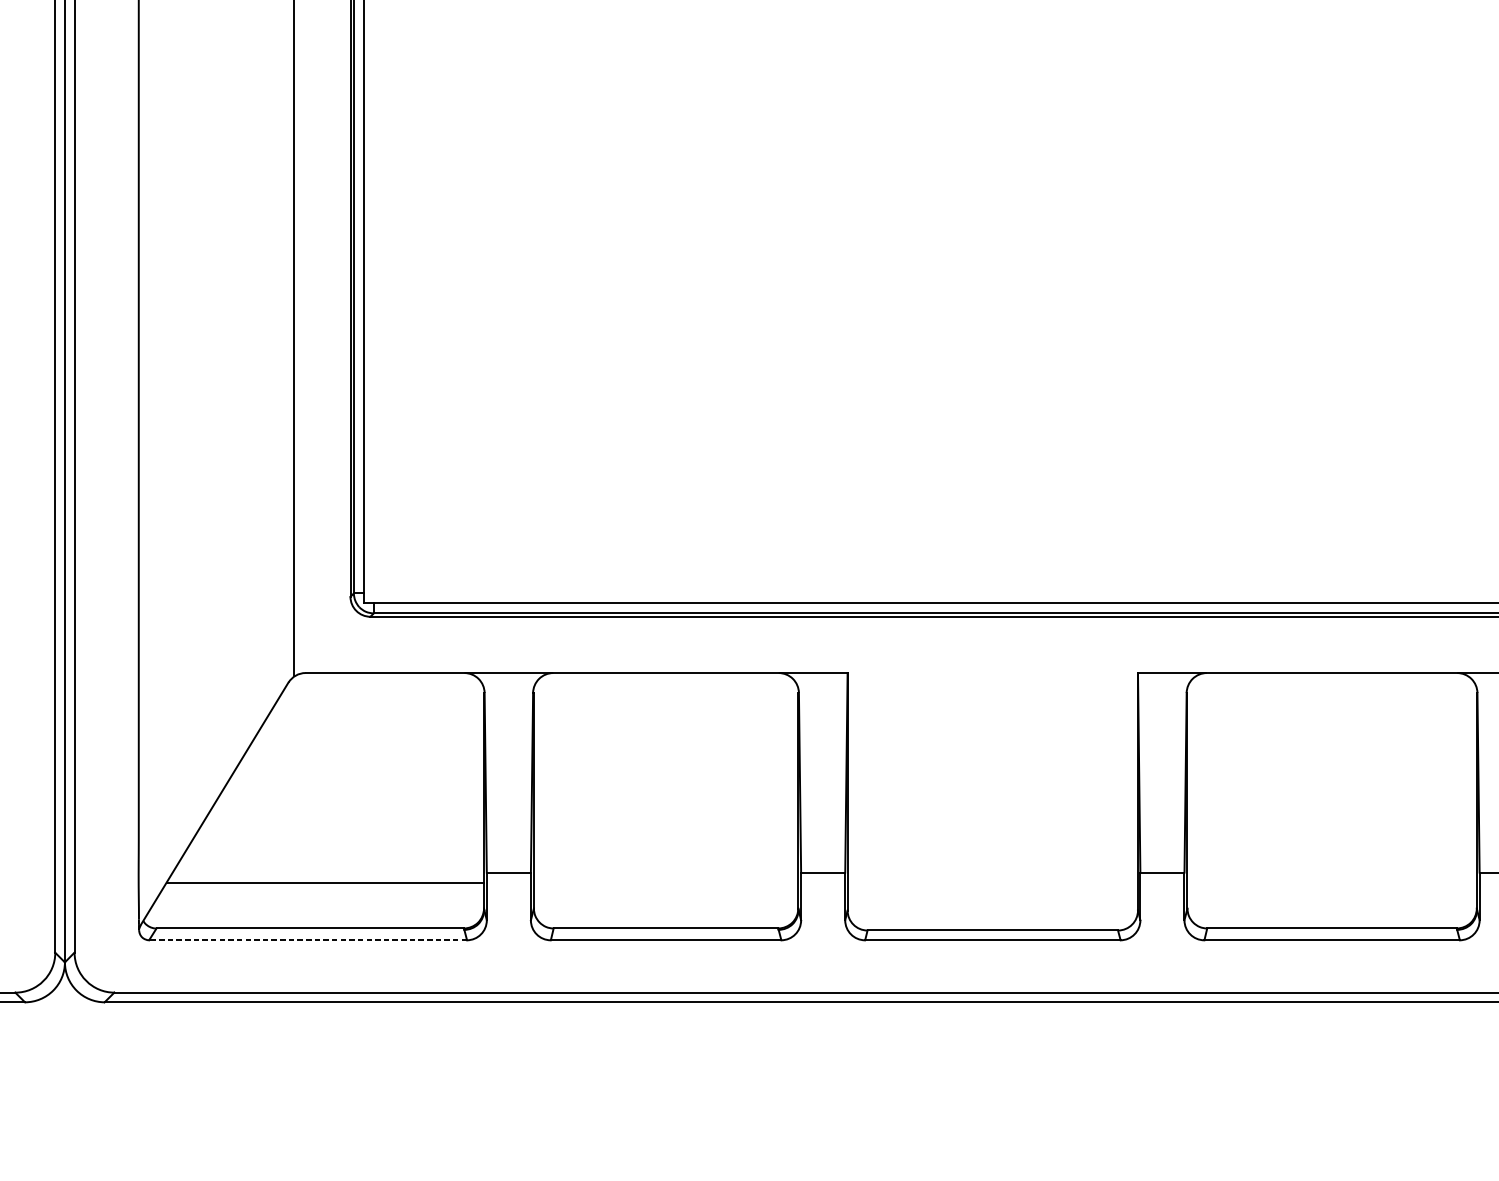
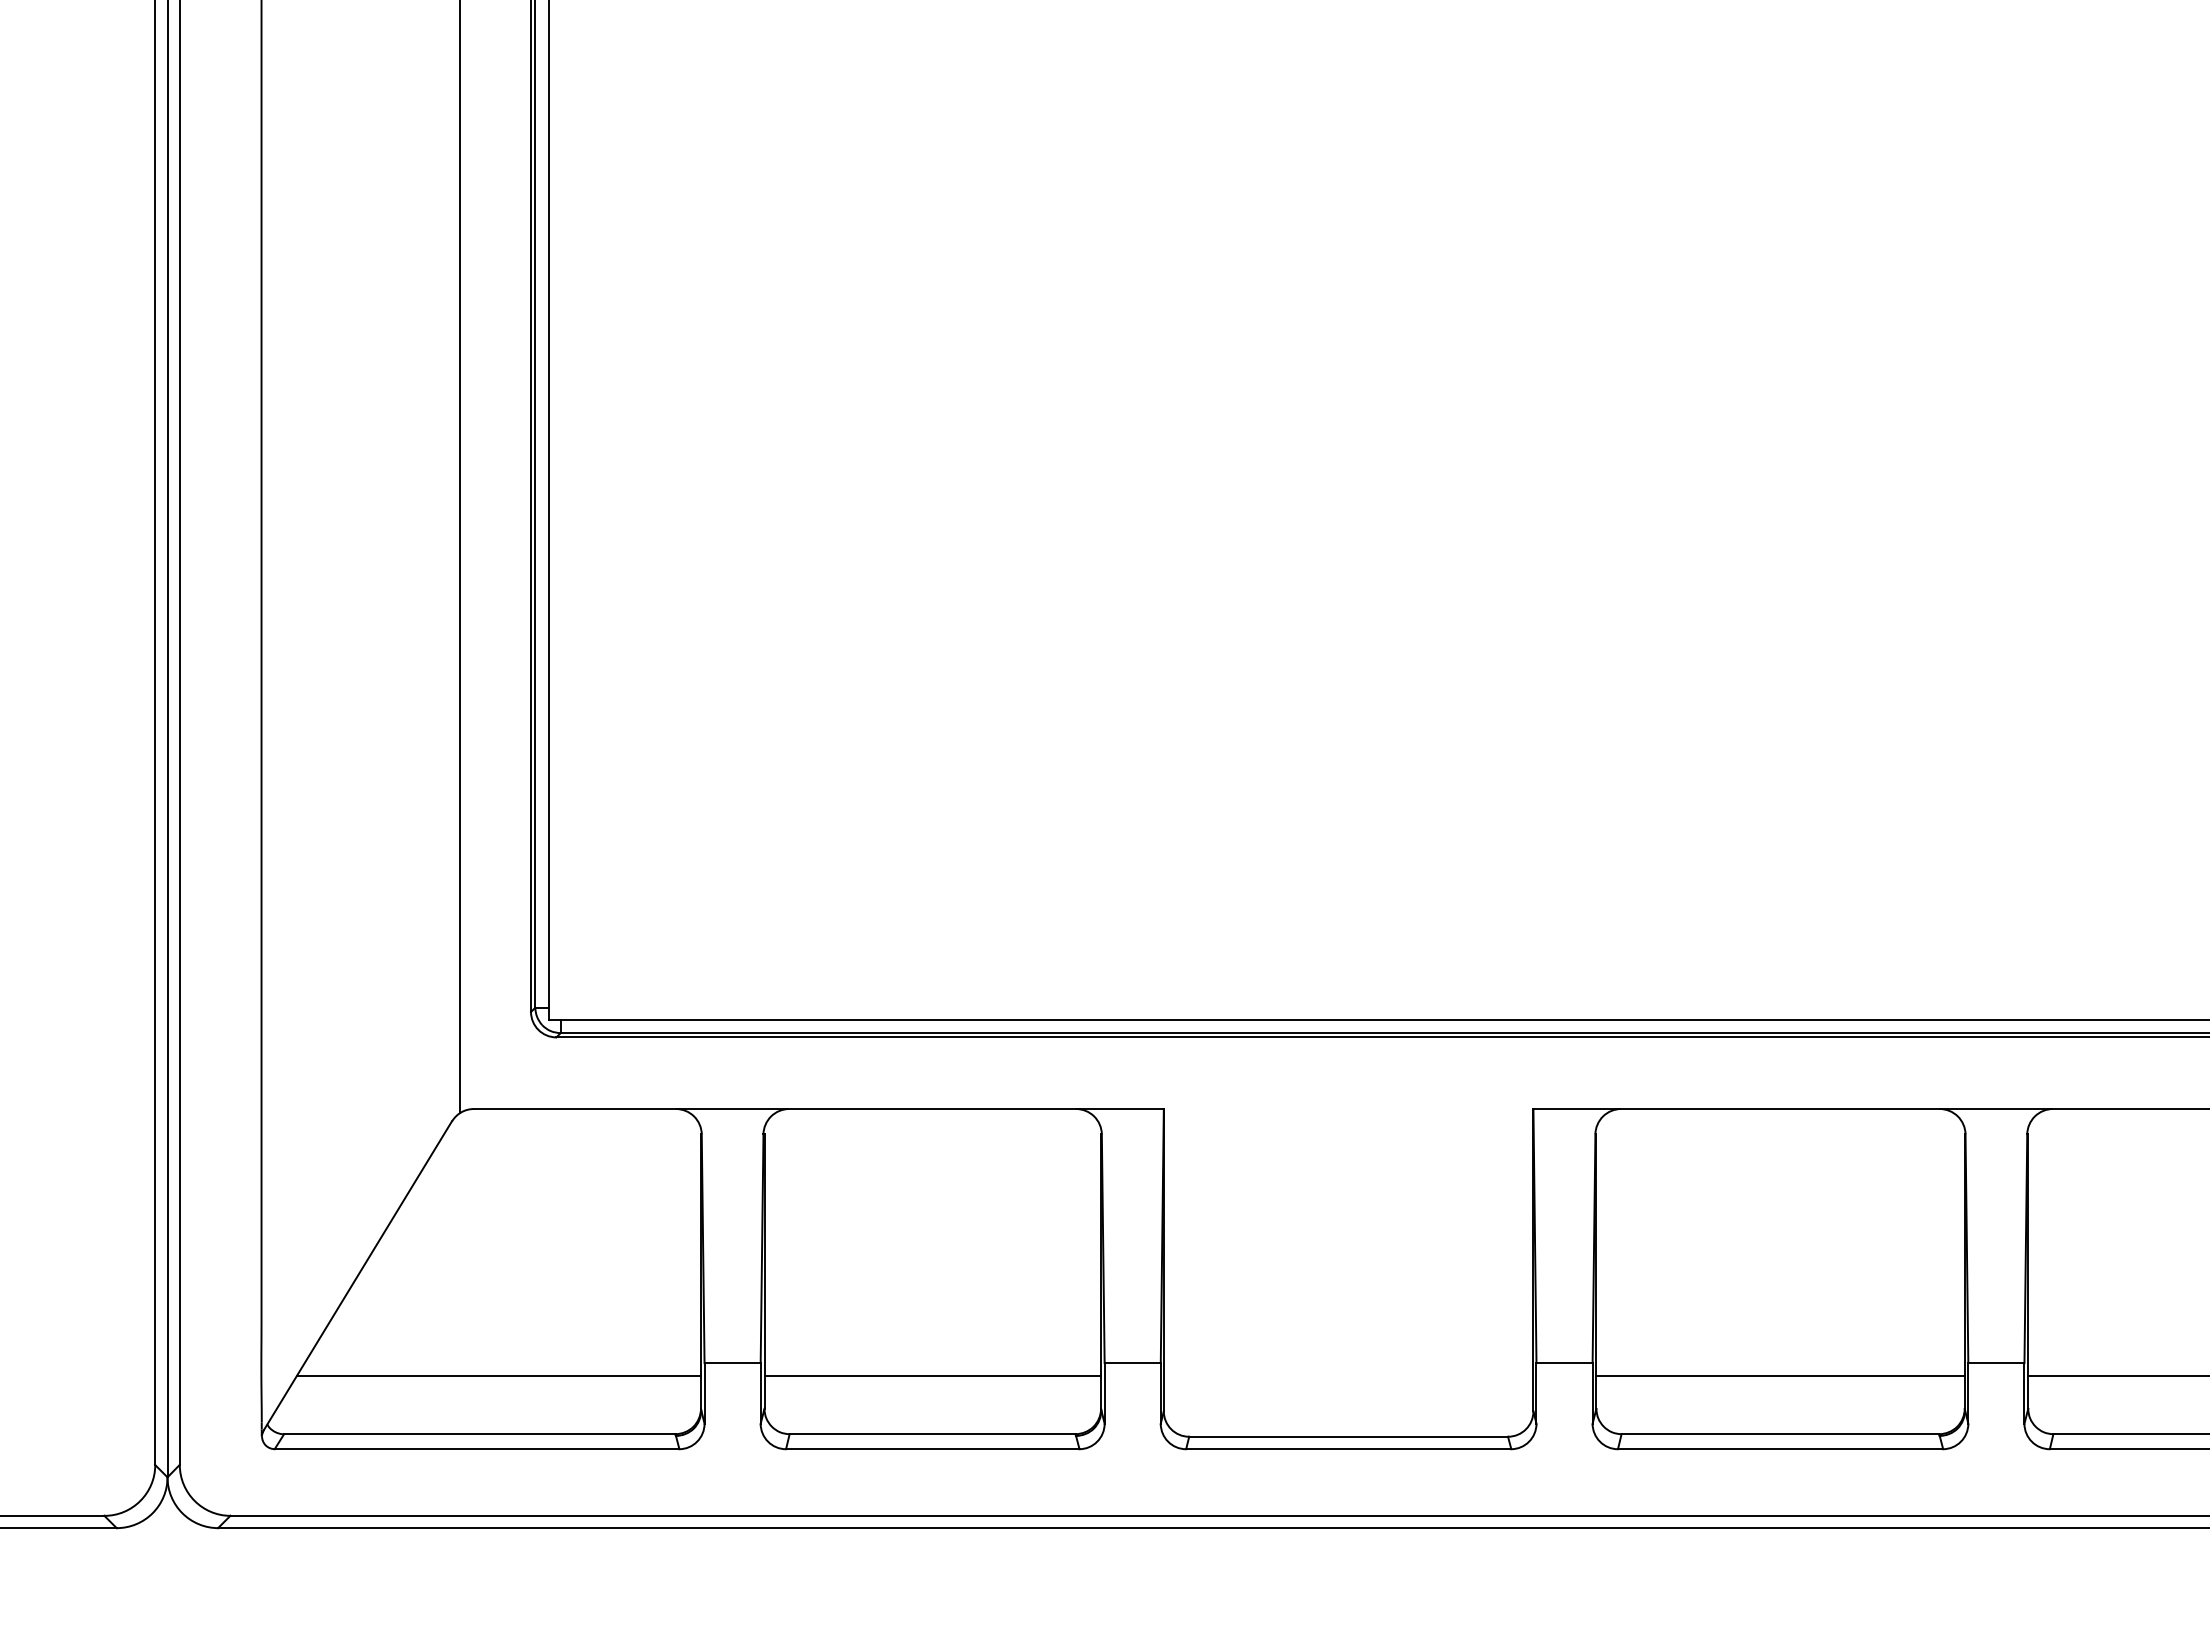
line: (665, 882) -> (932, 1375), added
line: (1332, 882) -> (1780, 1375), added
line: (307, 940) -> (476, 1449), dashed -> solid

